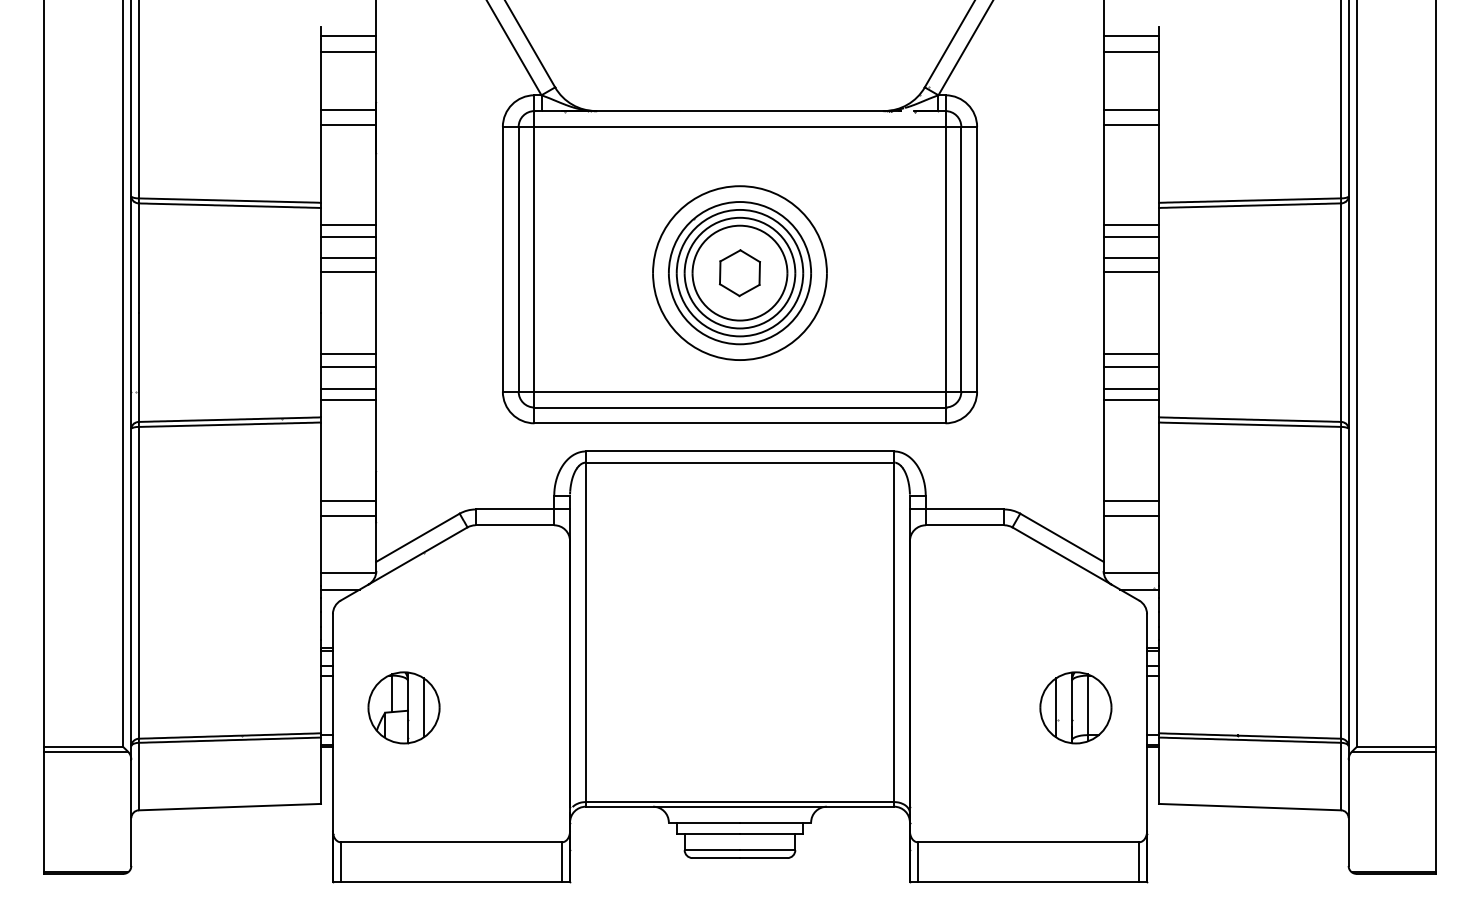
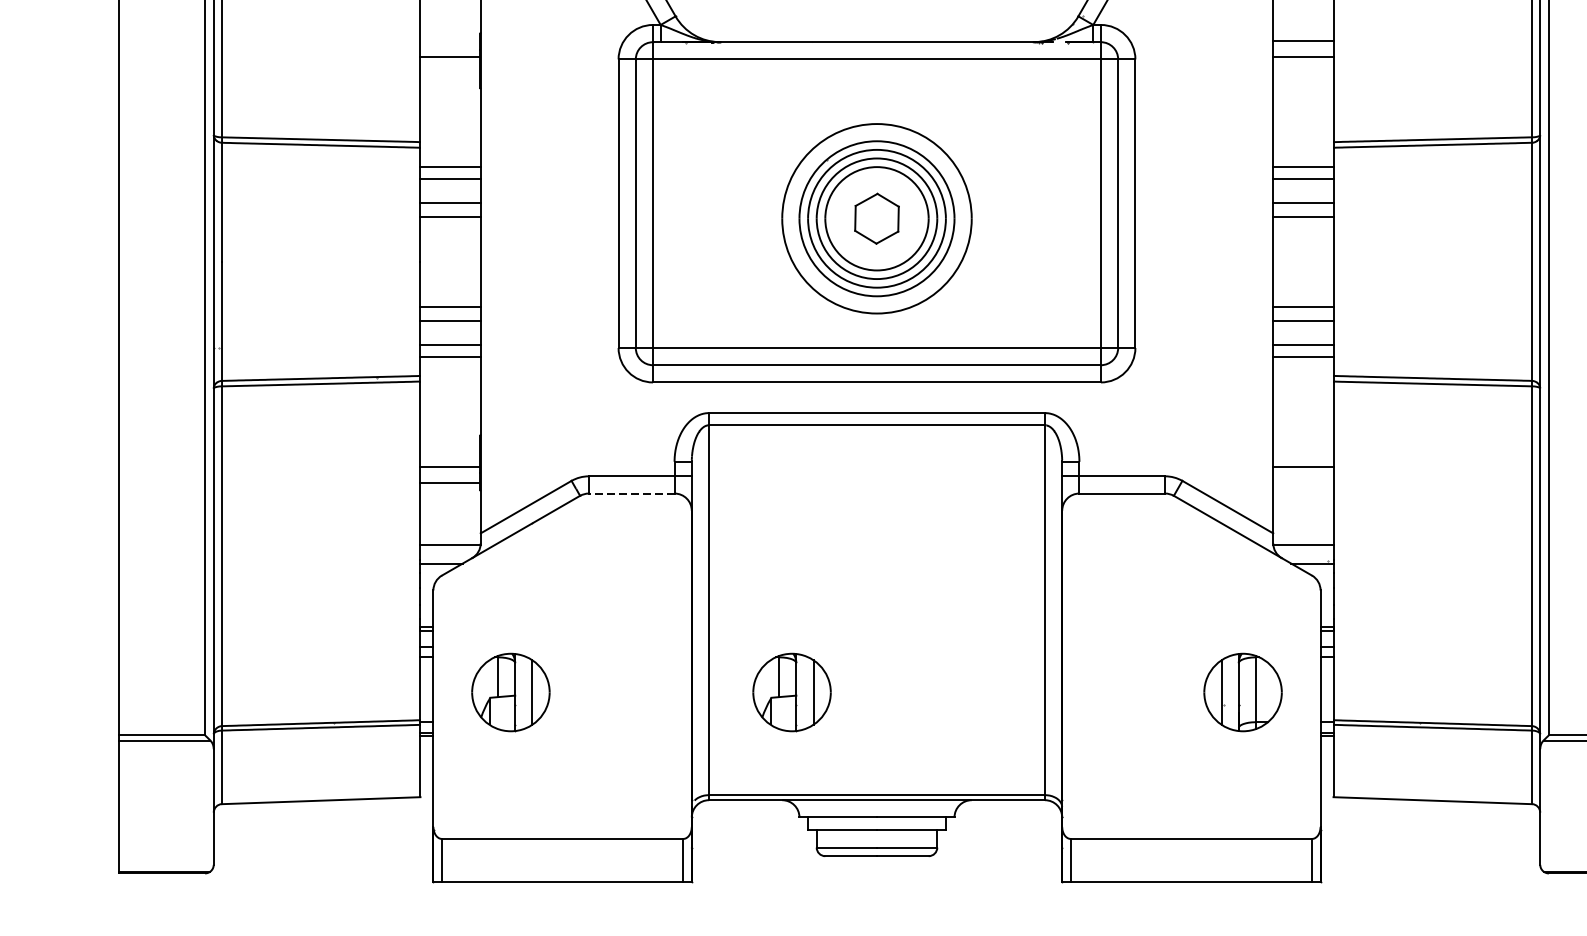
line: (348, 109) -> (450, 40), removed
line: (1130, 515) -> (1302, 482), removed
line: (514, 525) -> (631, 493), solid -> dashed
part: (661, 707) -> (791, 692), added

